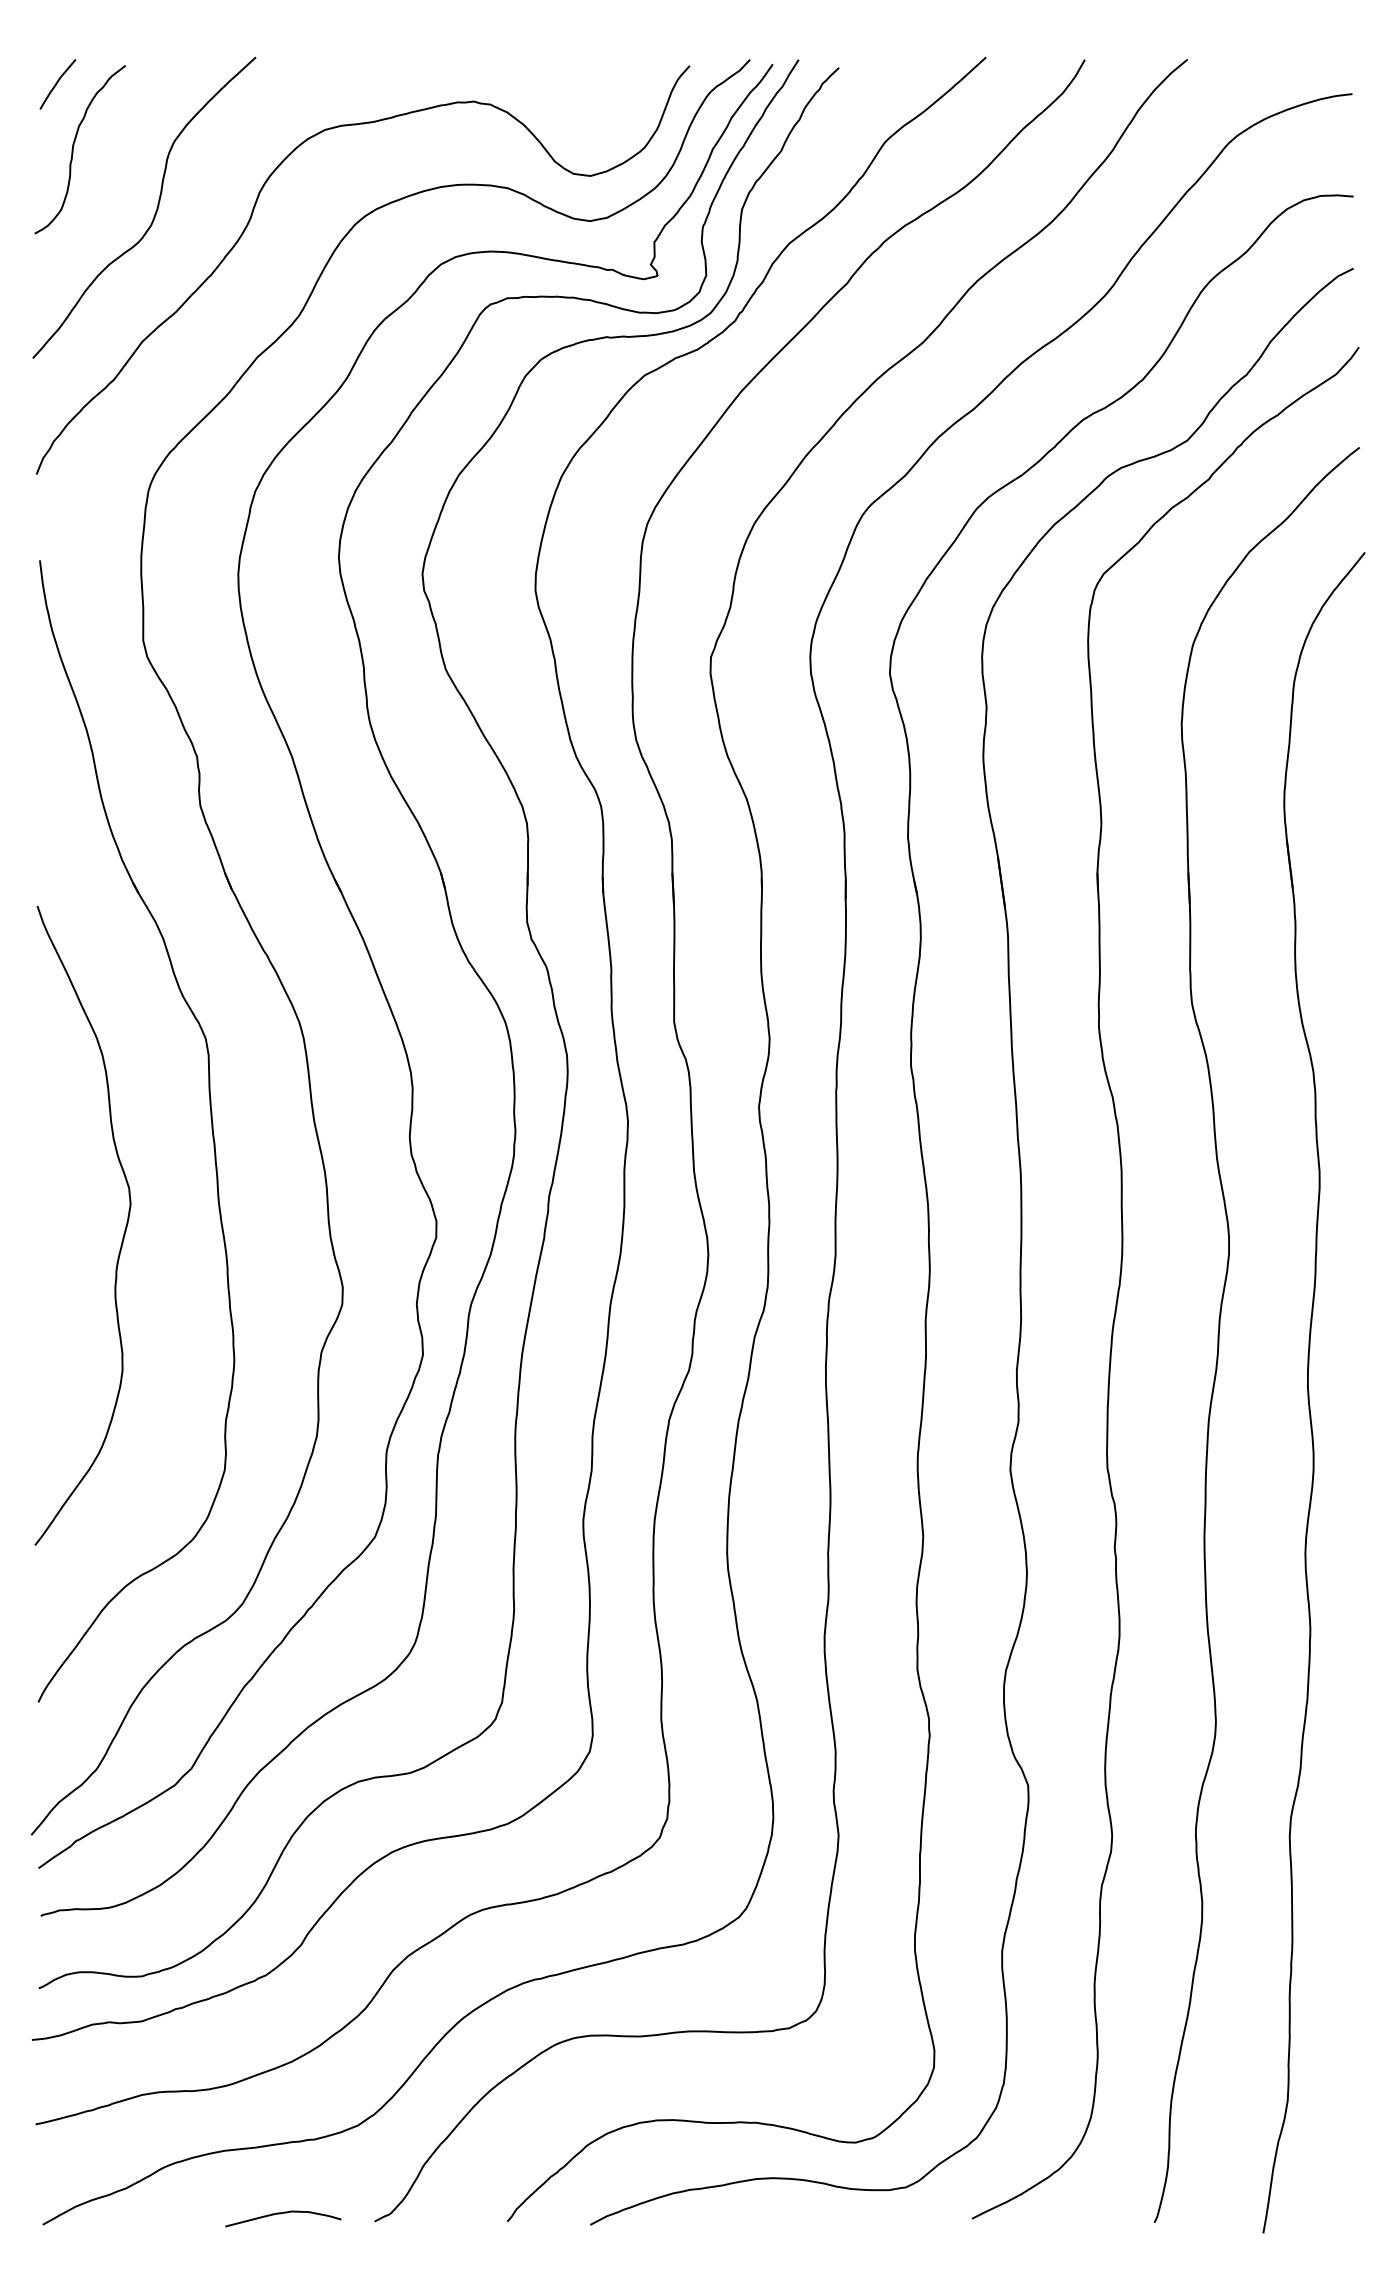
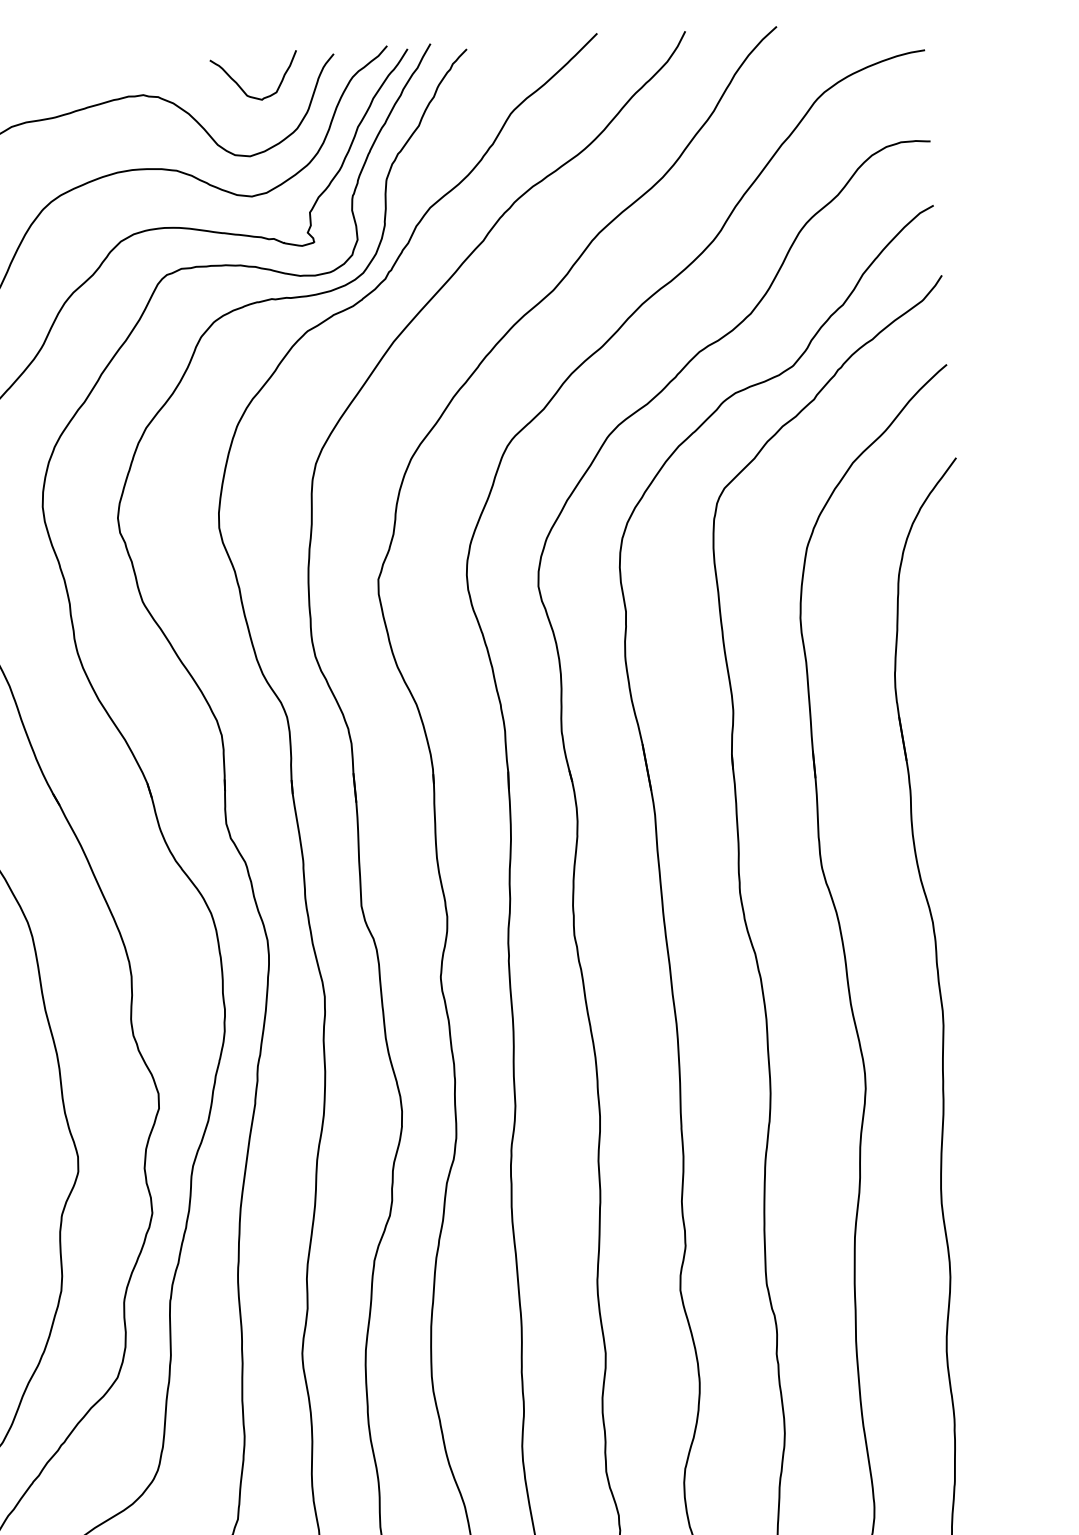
curve: (585, 99) -> (242, 88), added

